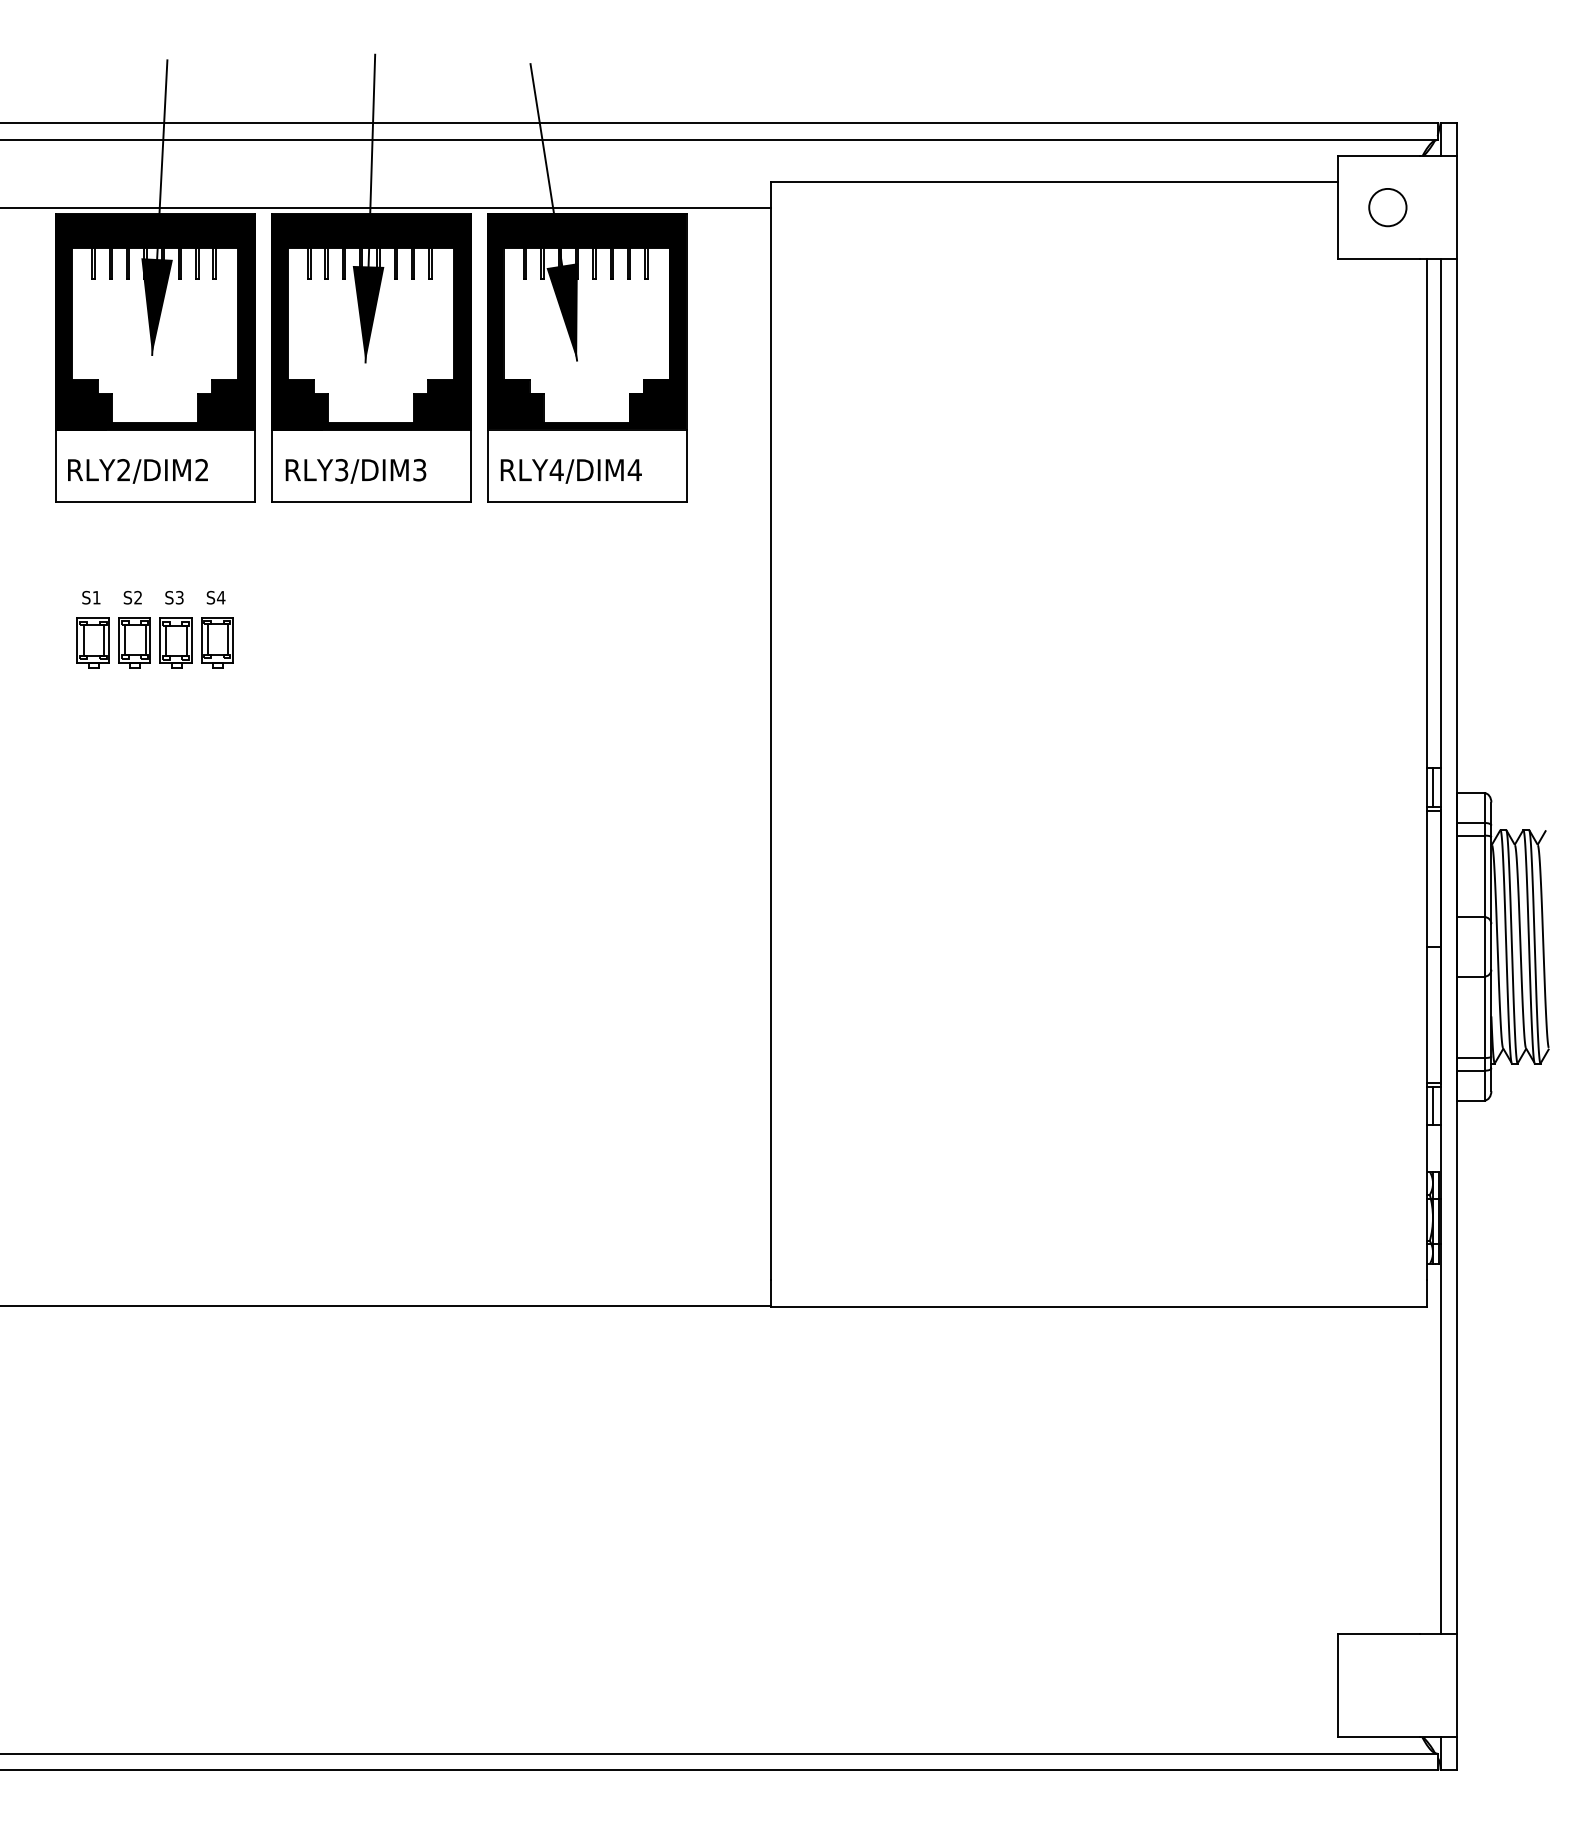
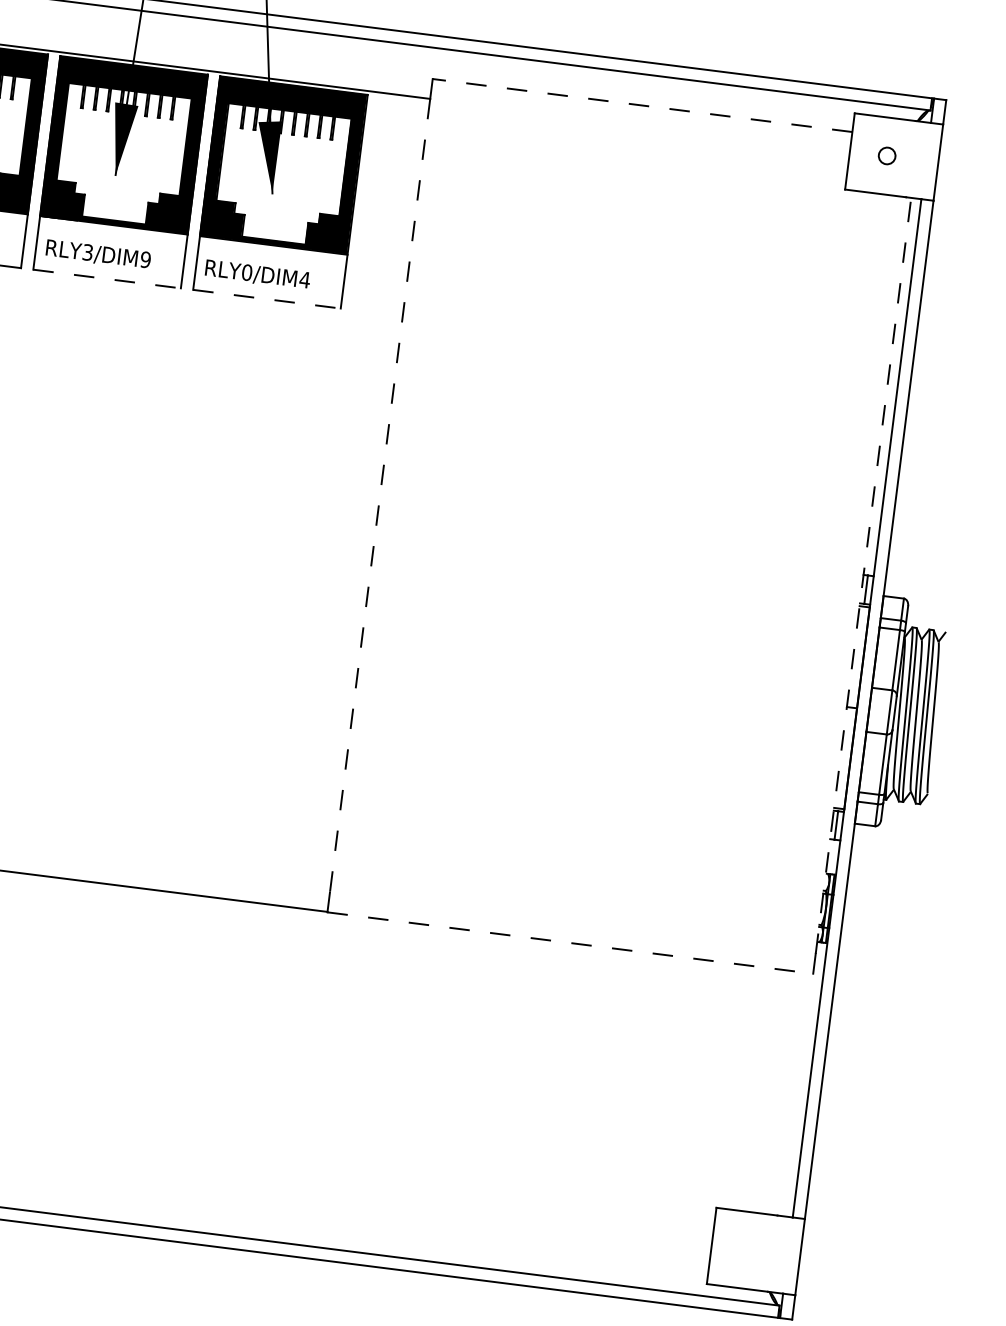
line: (1053, 181) -> (641, 105), solid -> dashed
circle: (1387, 207) -> (886, 155), size x0.6
text: (419, 470) -> (145, 260), RLY3/DIM3 -> RLY3/DIM9
text: (556, 470) -> (246, 272), RLY4/DIM4 -> RLY0/DIM4
line: (371, 502) -> (106, 279), solid -> dashed
line: (587, 502) -> (266, 299), solid -> dashed
line: (770, 744) -> (379, 495), solid -> dashed
line: (1426, 769) -> (863, 575), solid -> dashed
line: (1098, 1306) -> (570, 942), solid -> dashed

